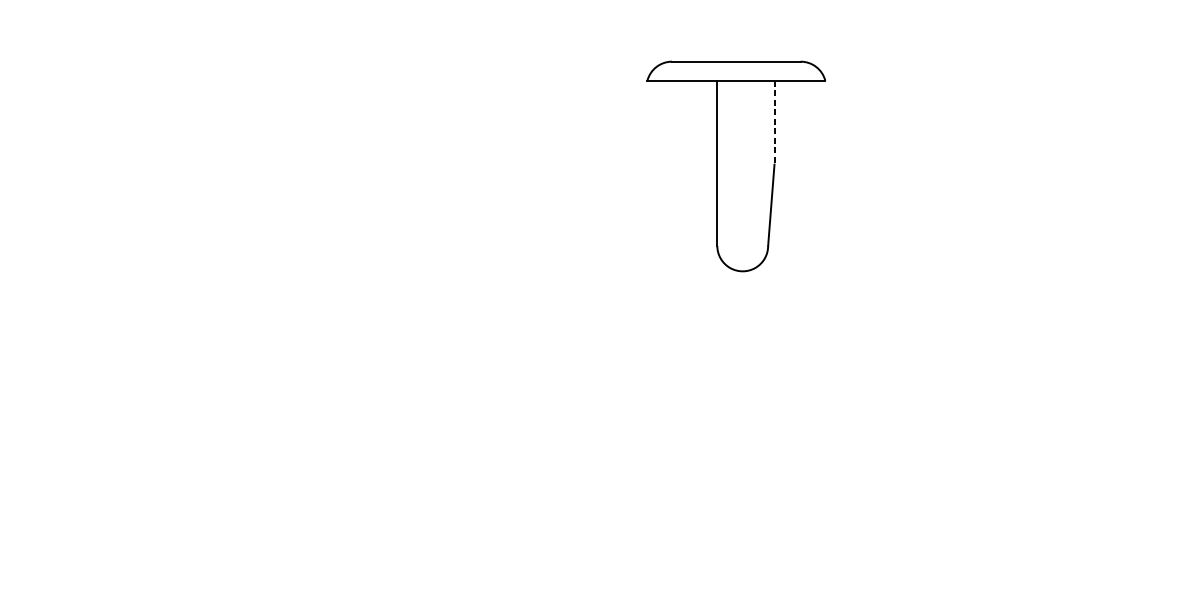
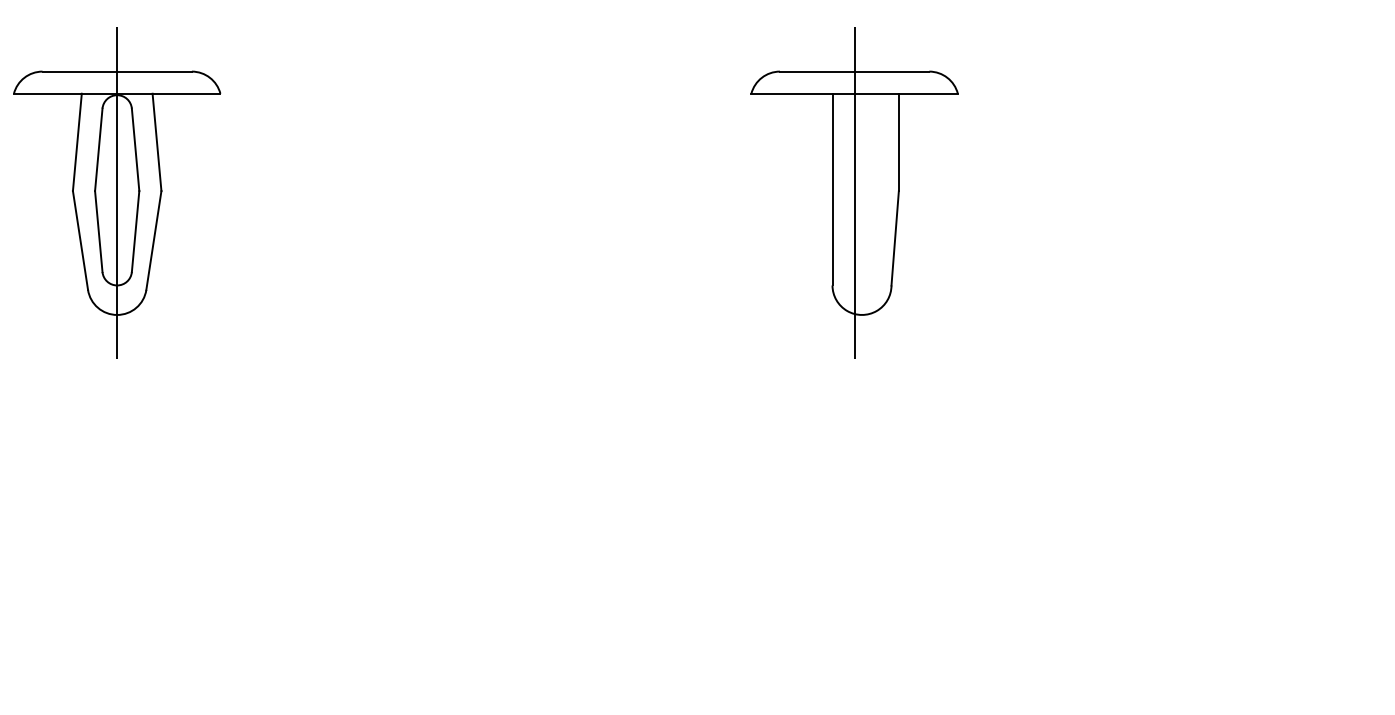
line: (774, 122) -> (898, 142), dashed -> solid
part: (101, 165) -> (117, 192), added
line: (736, 166) -> (854, 193), added

